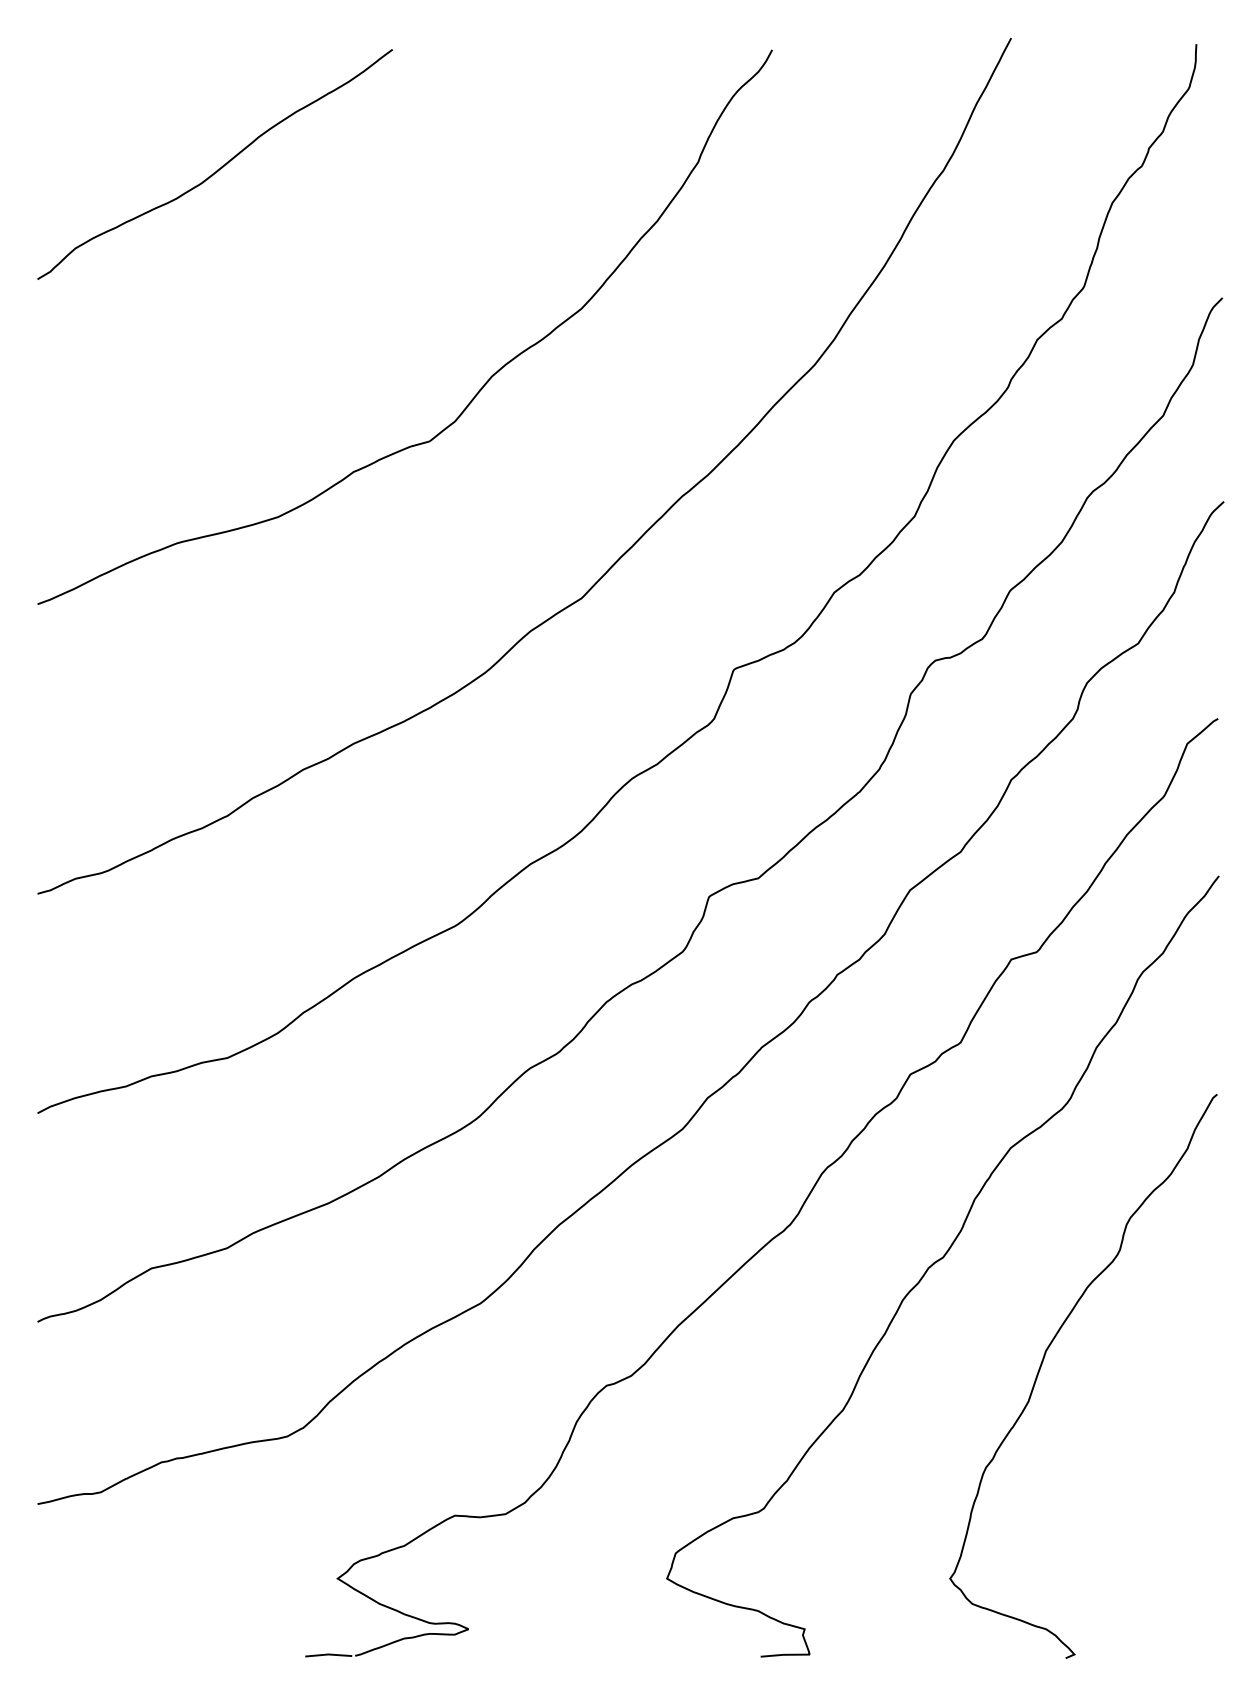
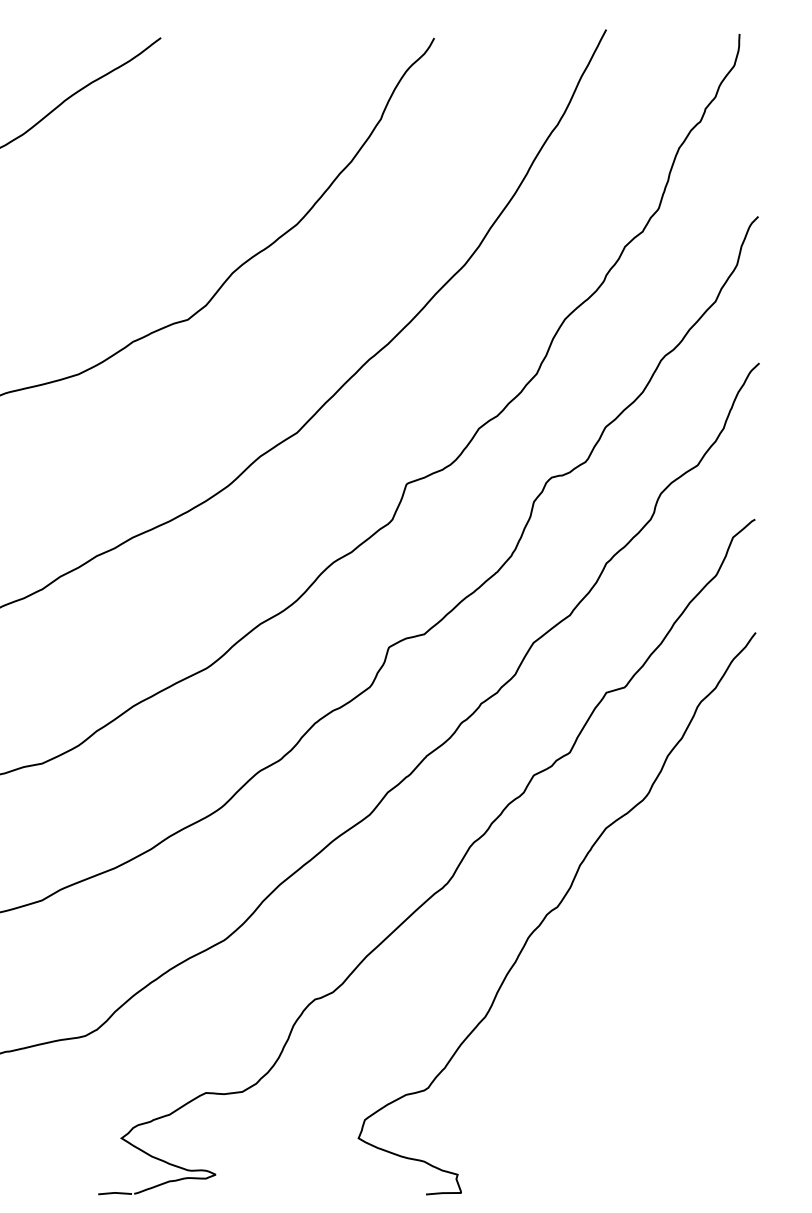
curve: (1044, 1359) -> (630, 980), removed

